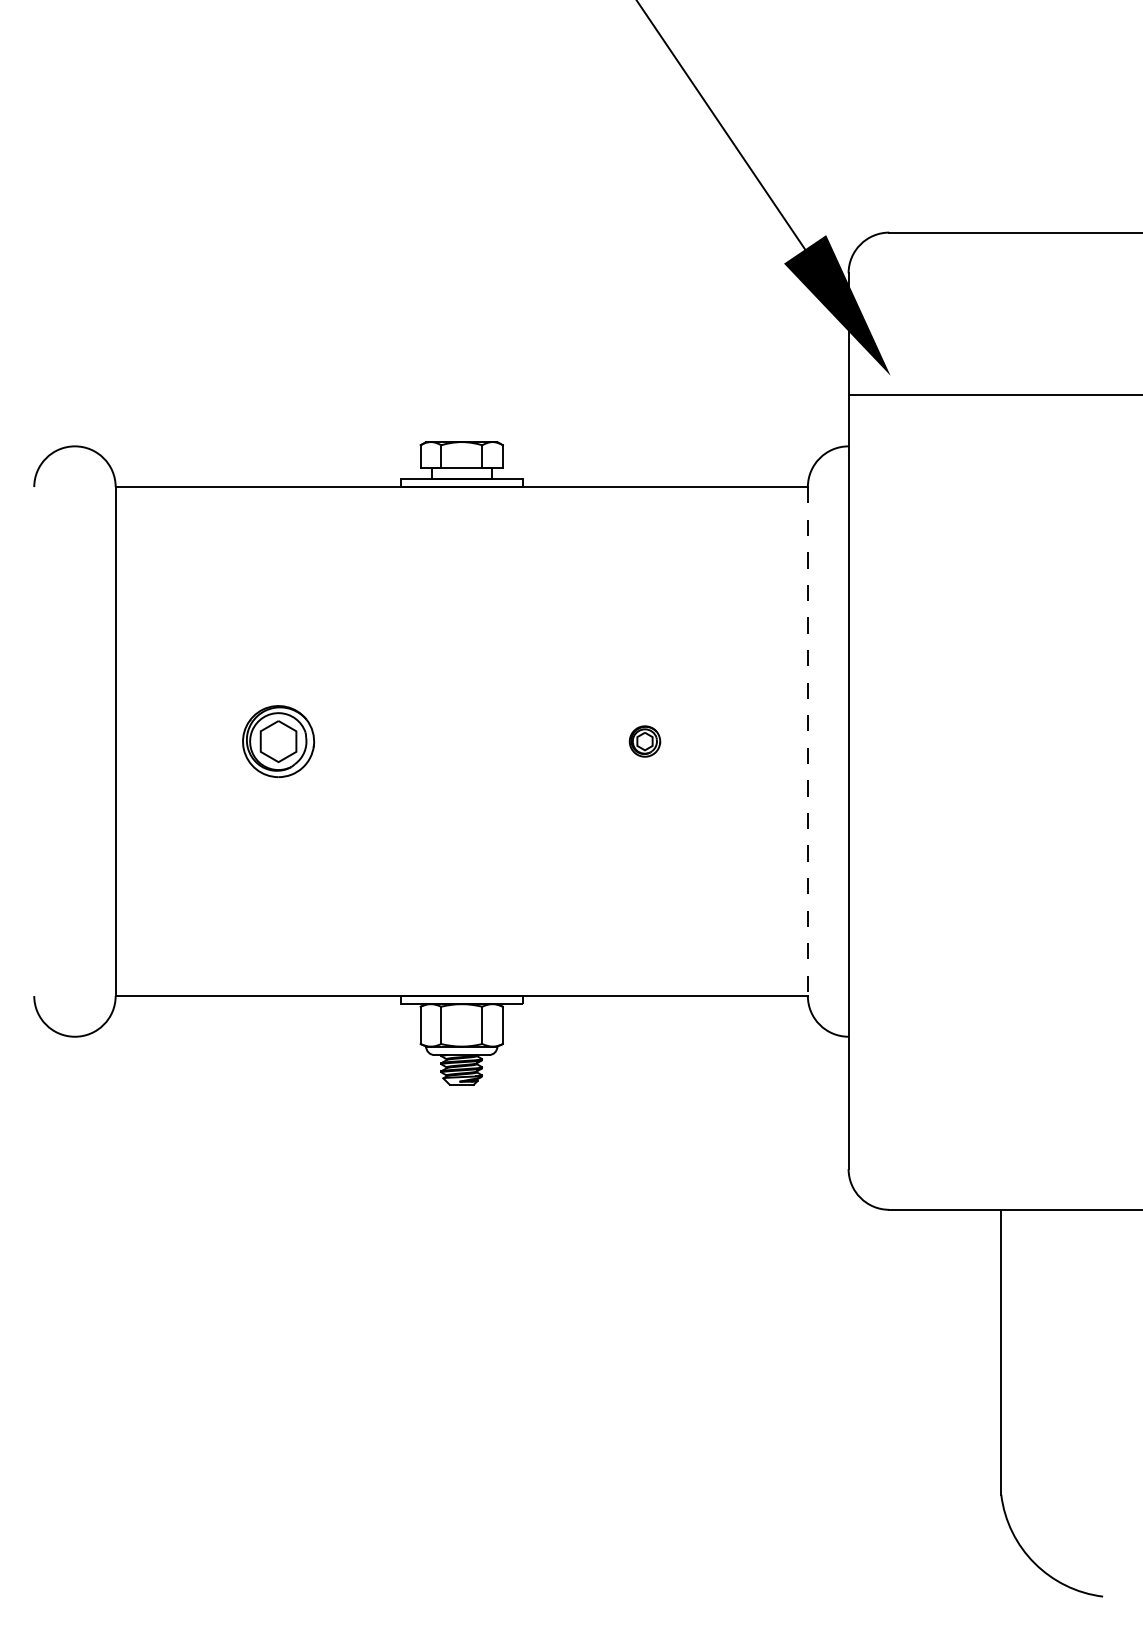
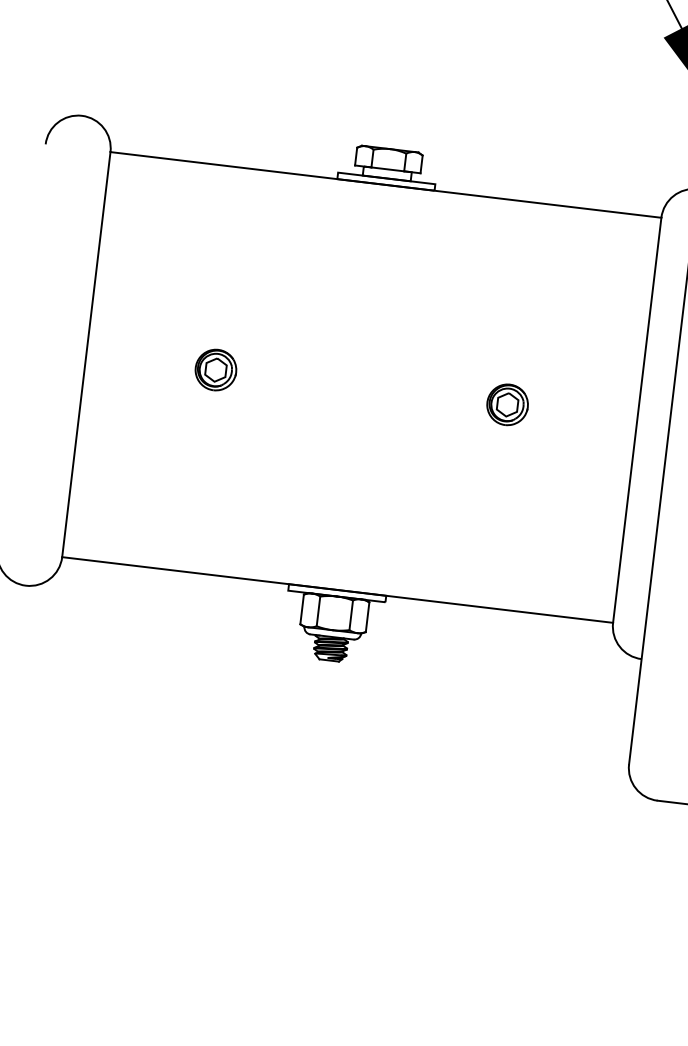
part: (278, 741) -> (215, 370), size x0.71
part: (644, 741) -> (507, 404), size x1.67
line: (807, 742) -> (636, 421), dashed -> solid

